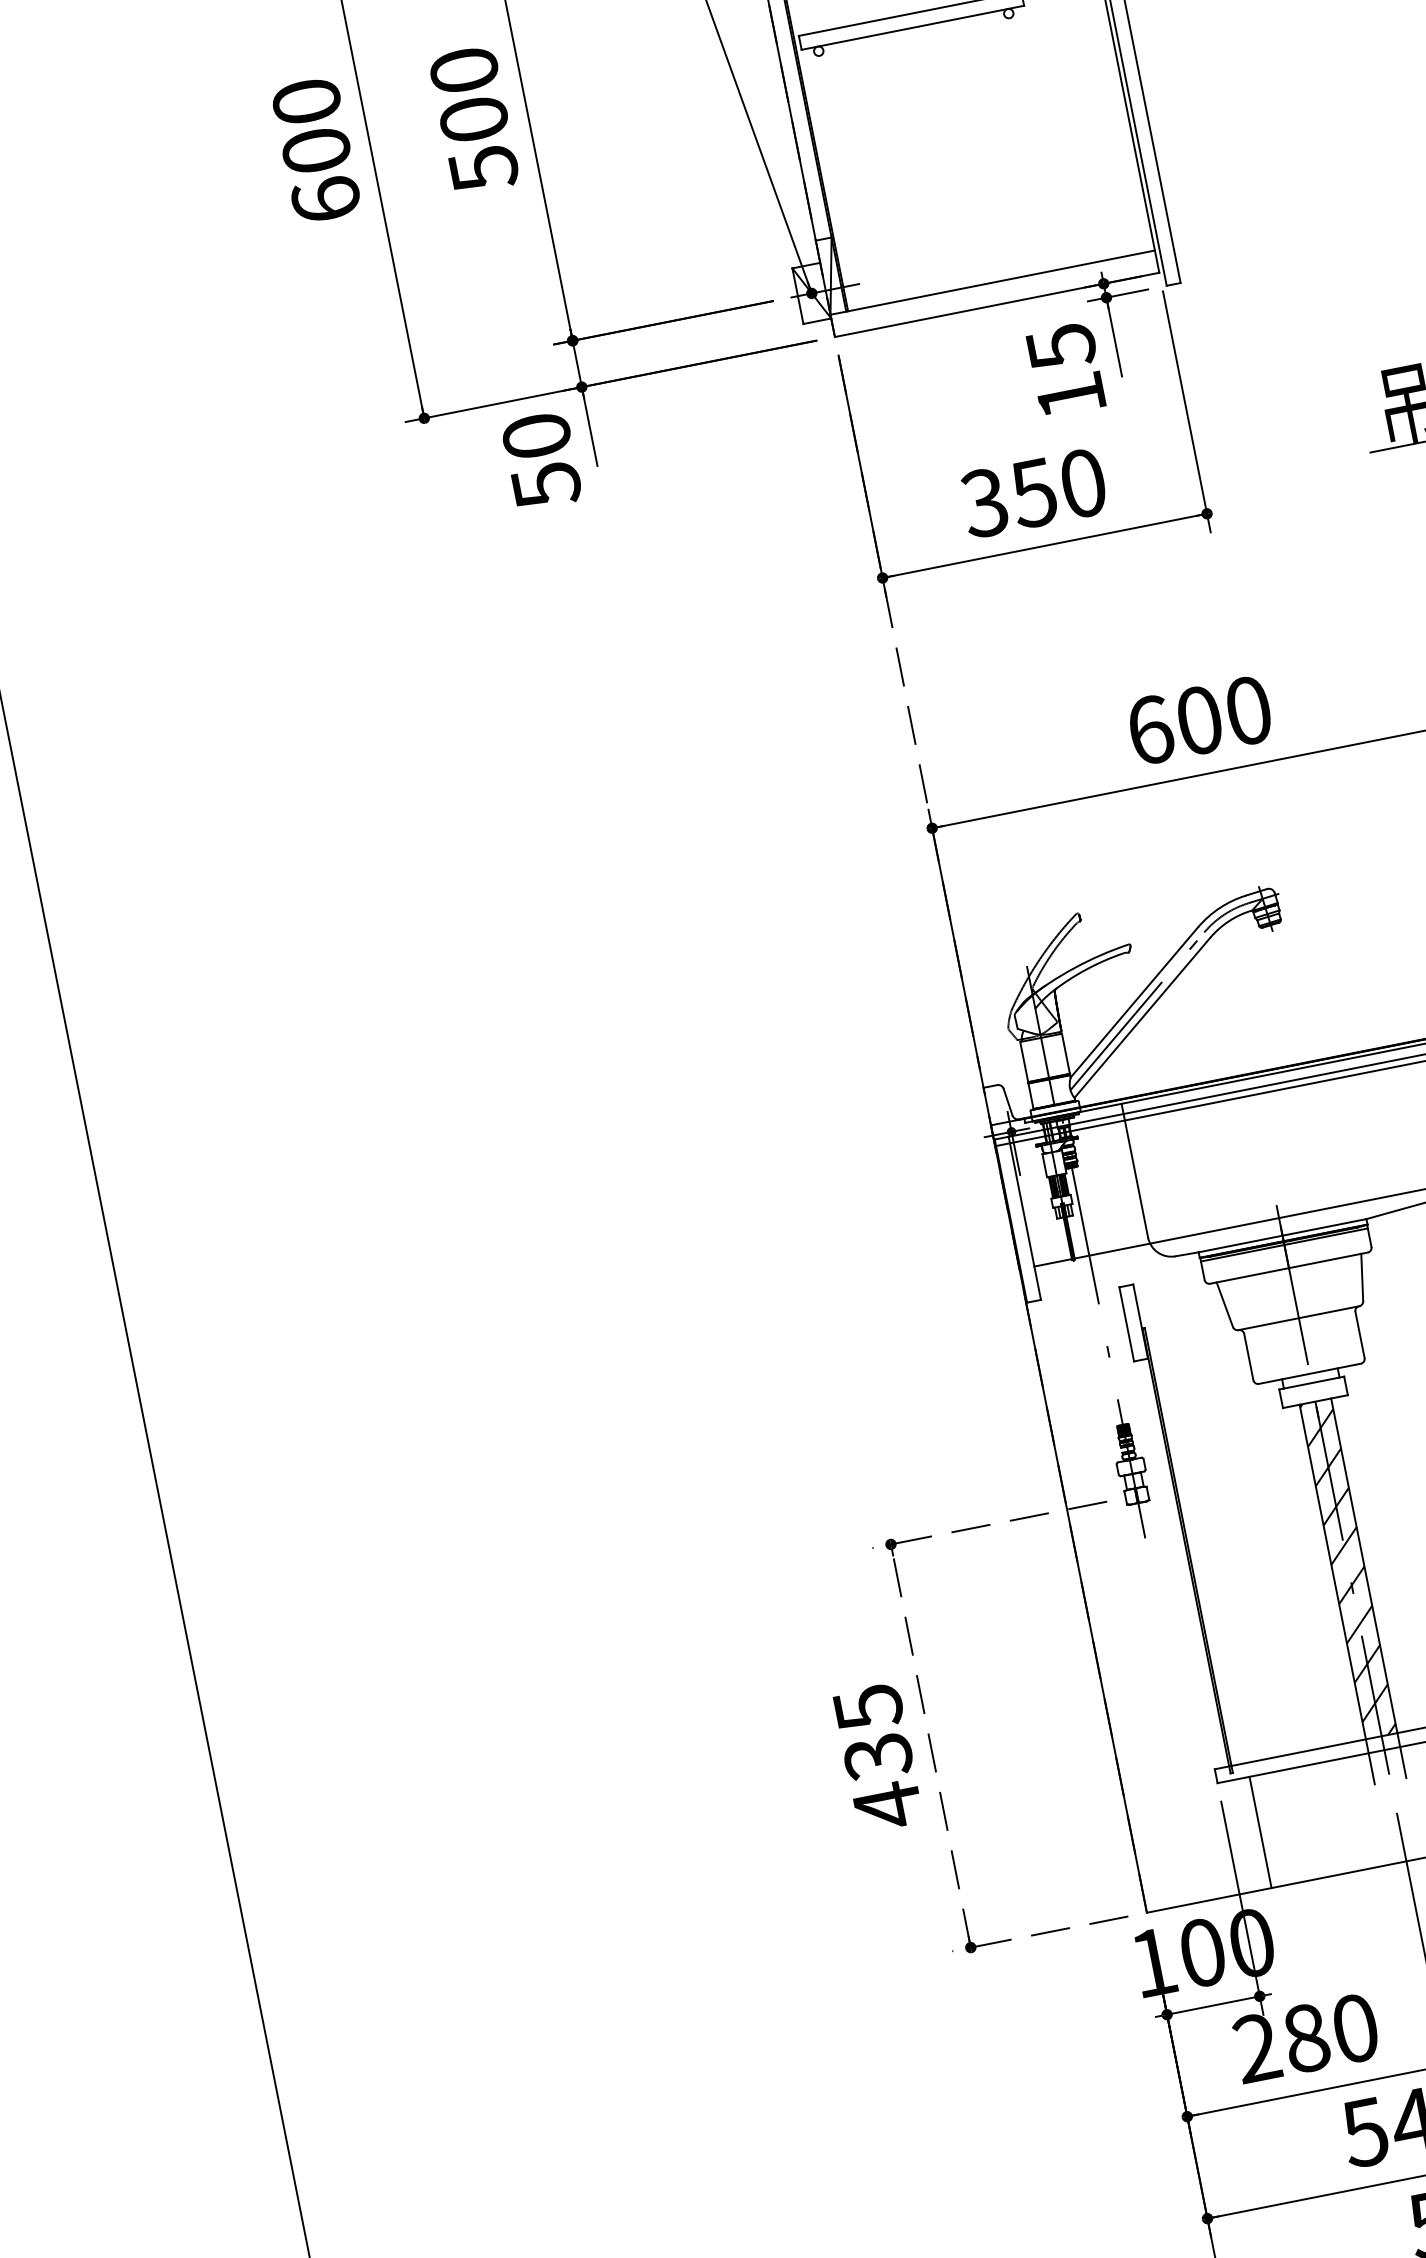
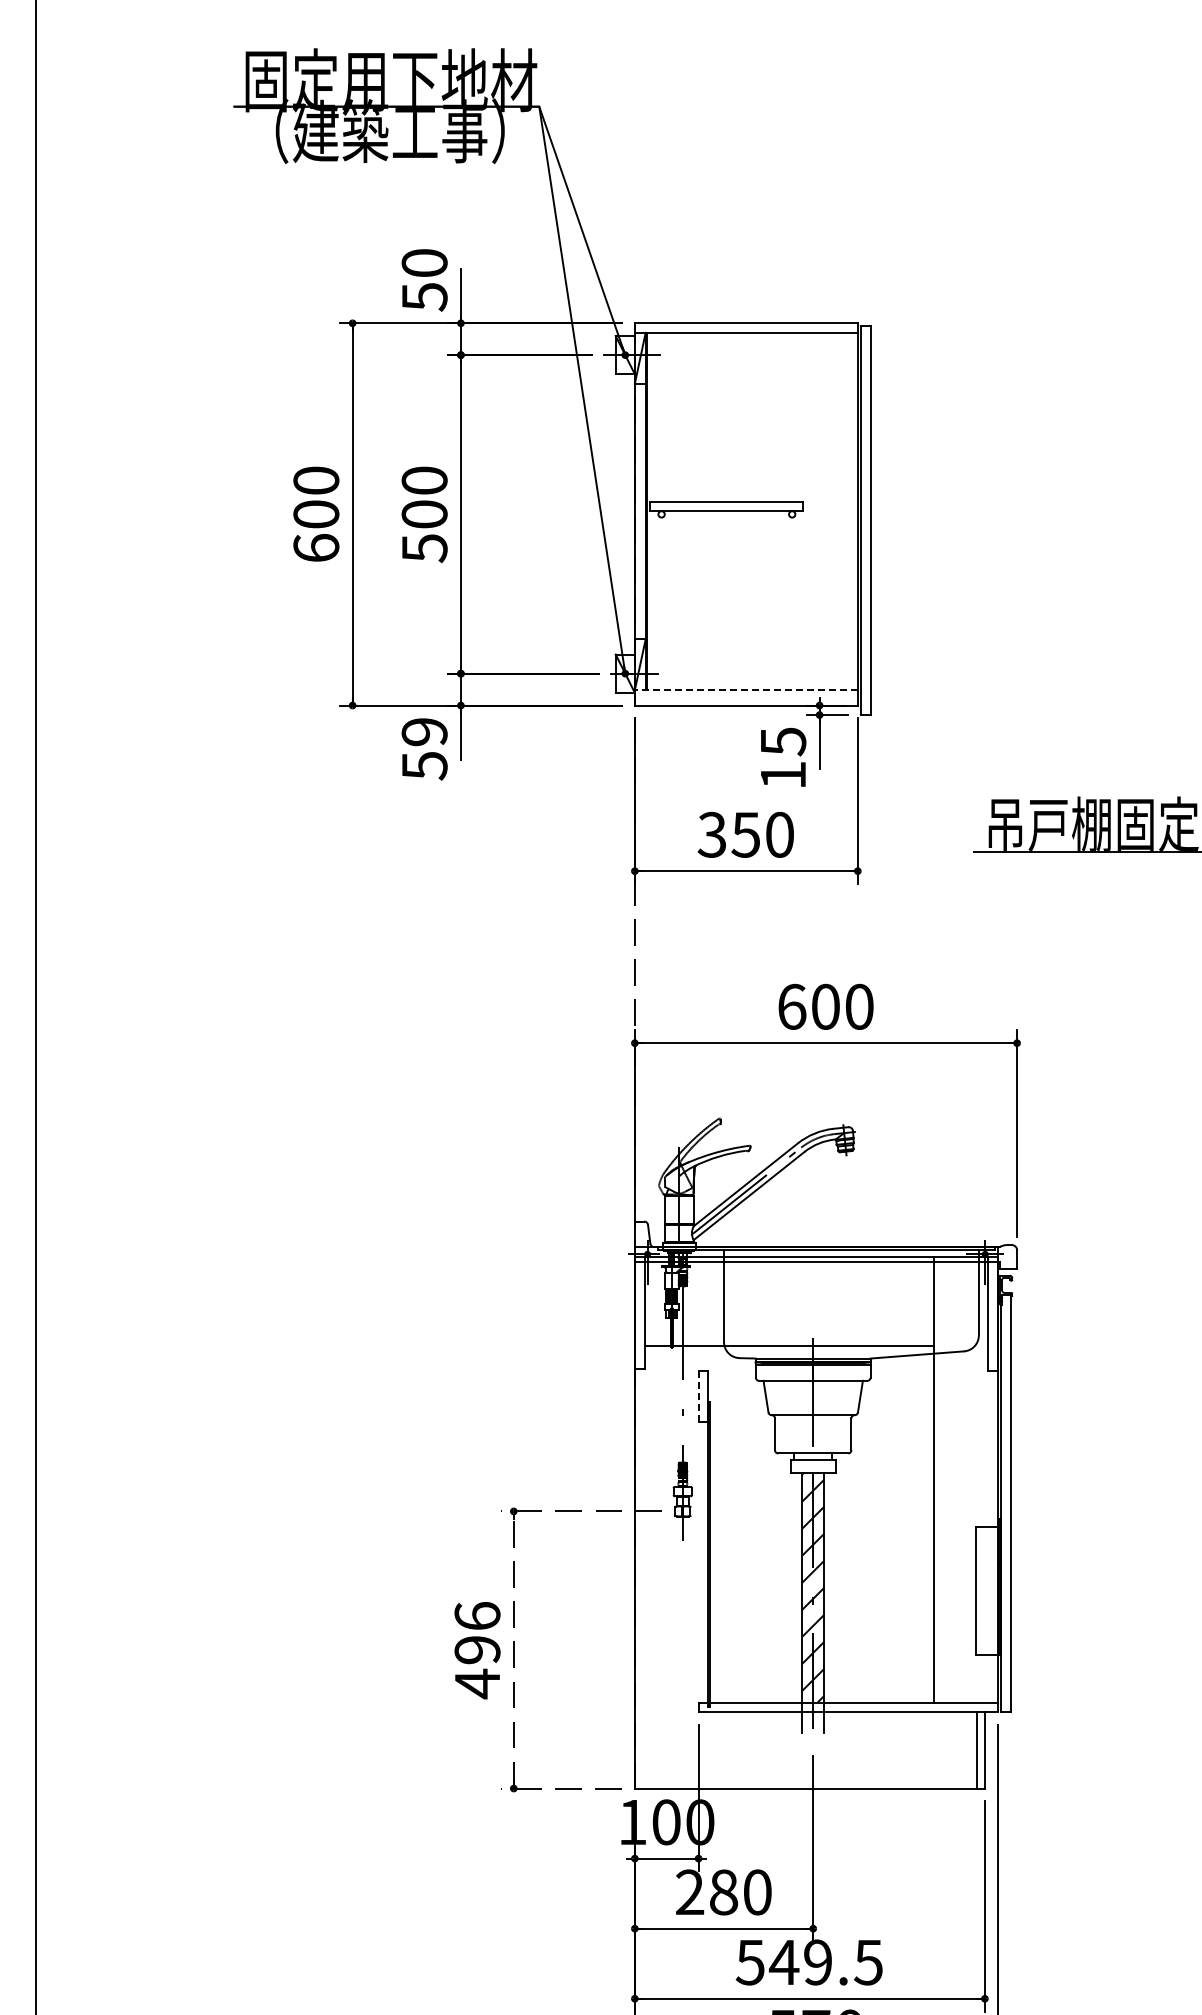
line: (991, 283) -> (745, 690), solid -> dashed
text: (536, 436) -> (424, 732), 50 -> 59
line: (1126, 1324) -> (698, 1396), solid -> dashed
text: (873, 1732) -> (477, 1633), 435 -> 496
line: (1260, 1832) -> (720, 1750), removed

